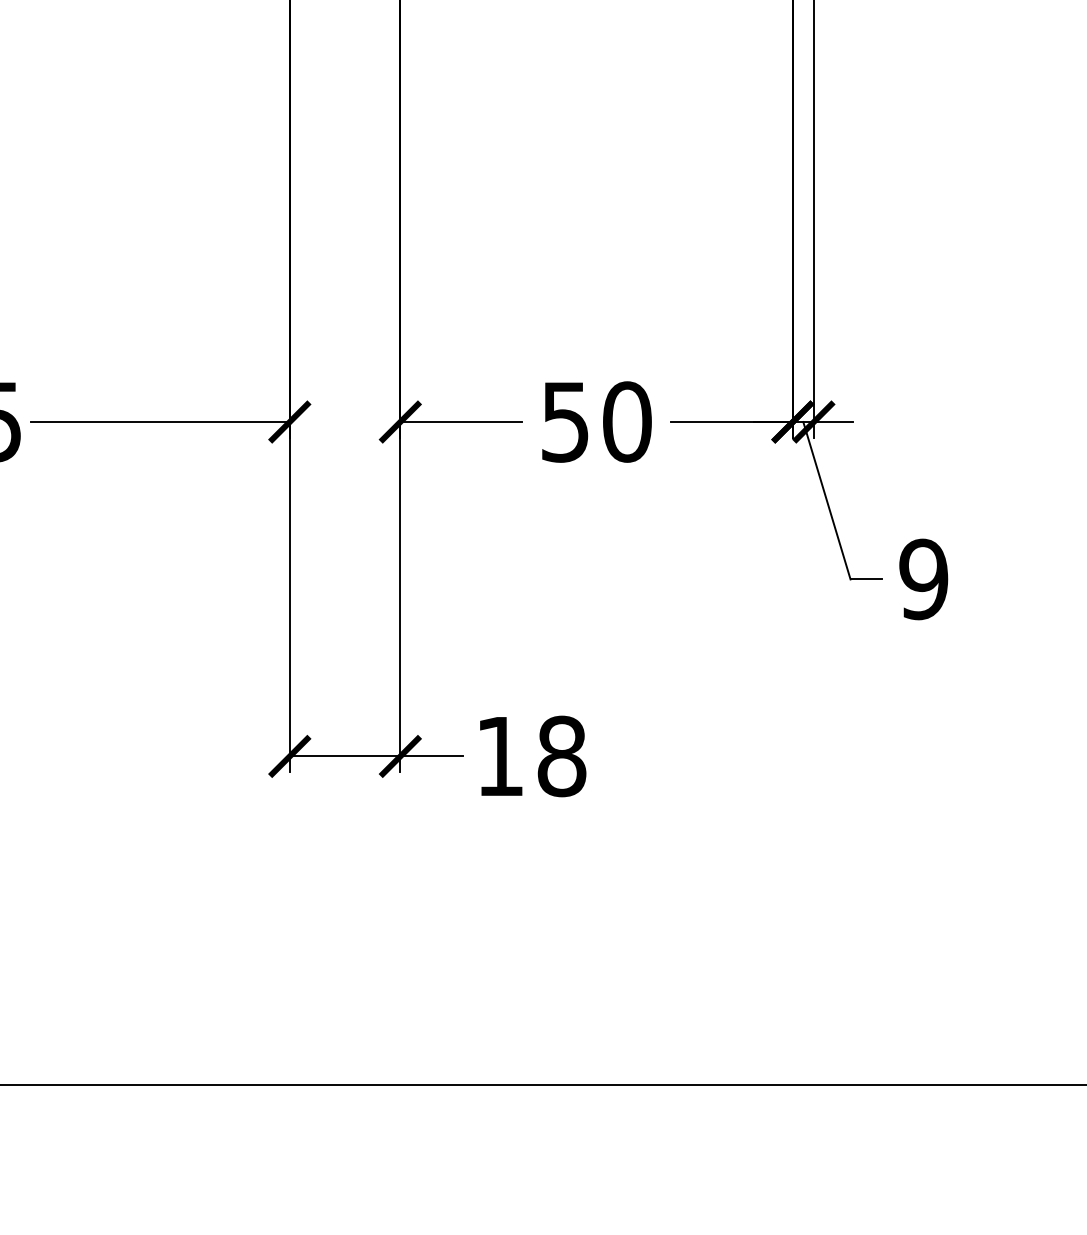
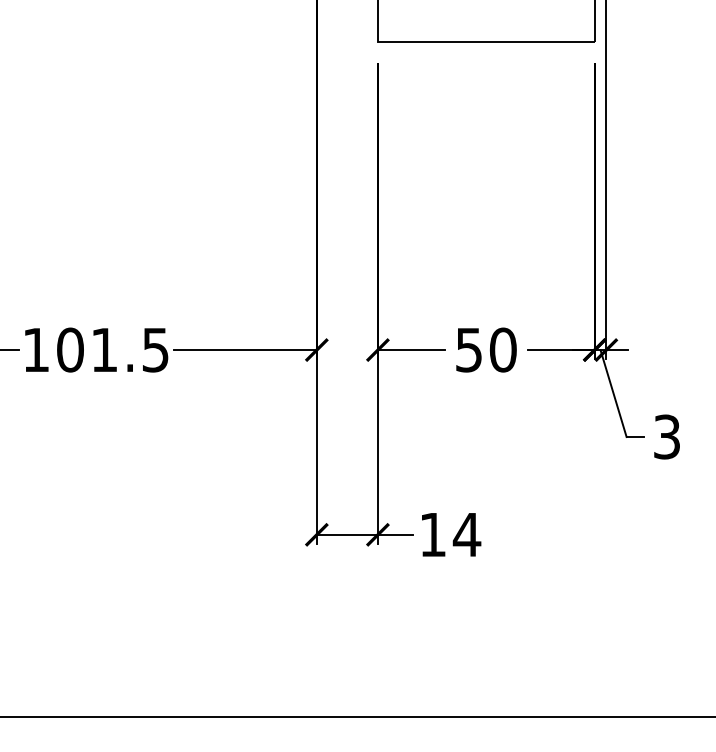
text: (922, 578) -> (666, 436), 9 -> 3
text: (560, 755) -> (466, 534), 18 -> 14

